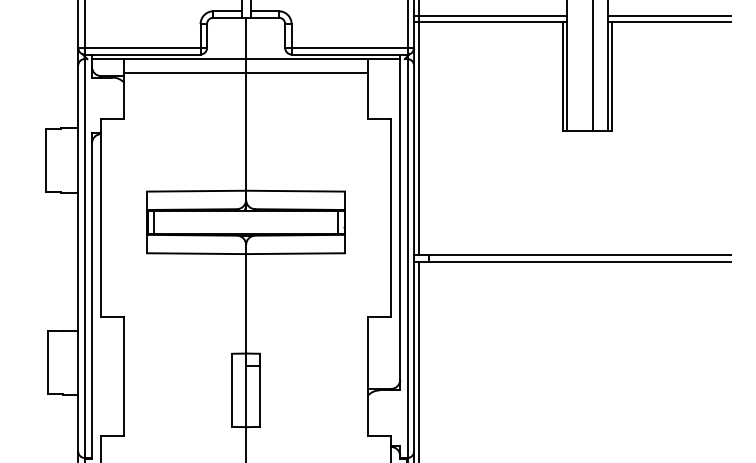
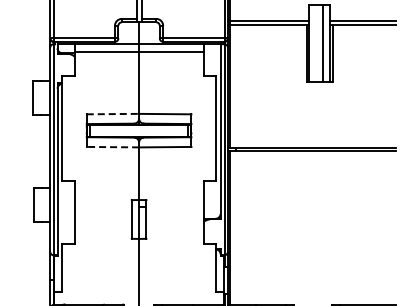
line: (197, 191) -> (113, 114), solid -> dashed
line: (195, 254) -> (112, 147), solid -> dashed

